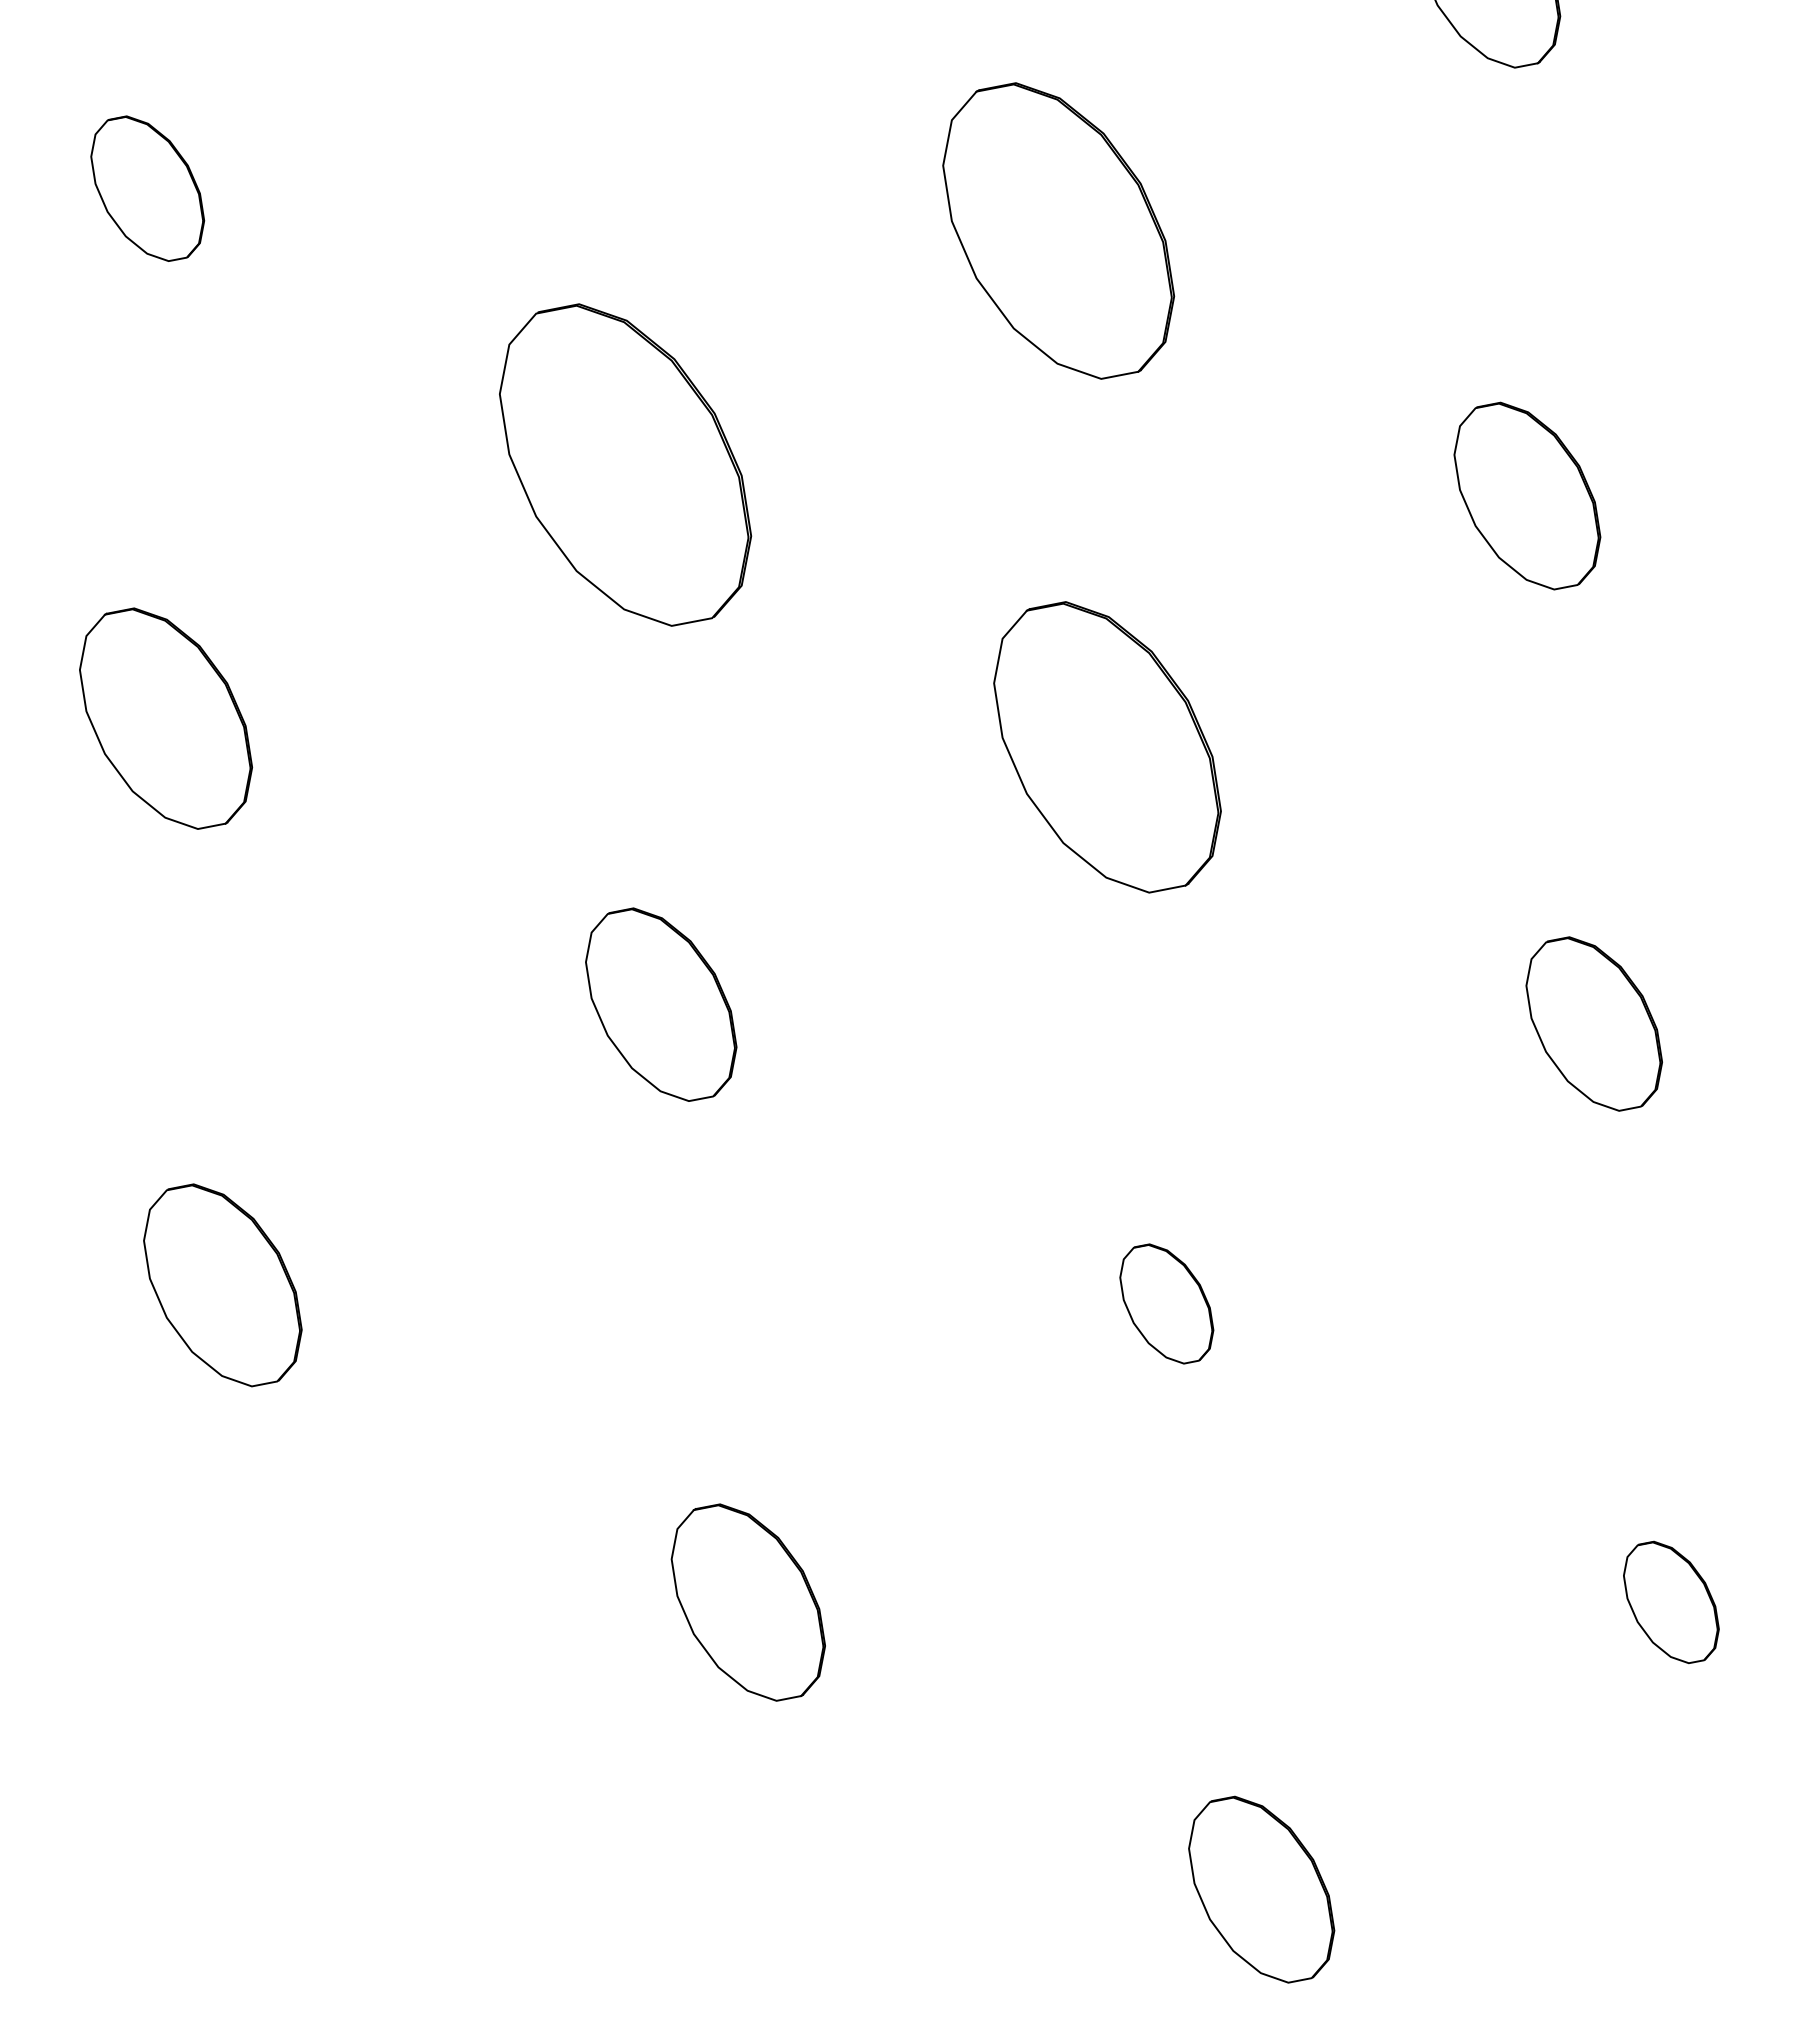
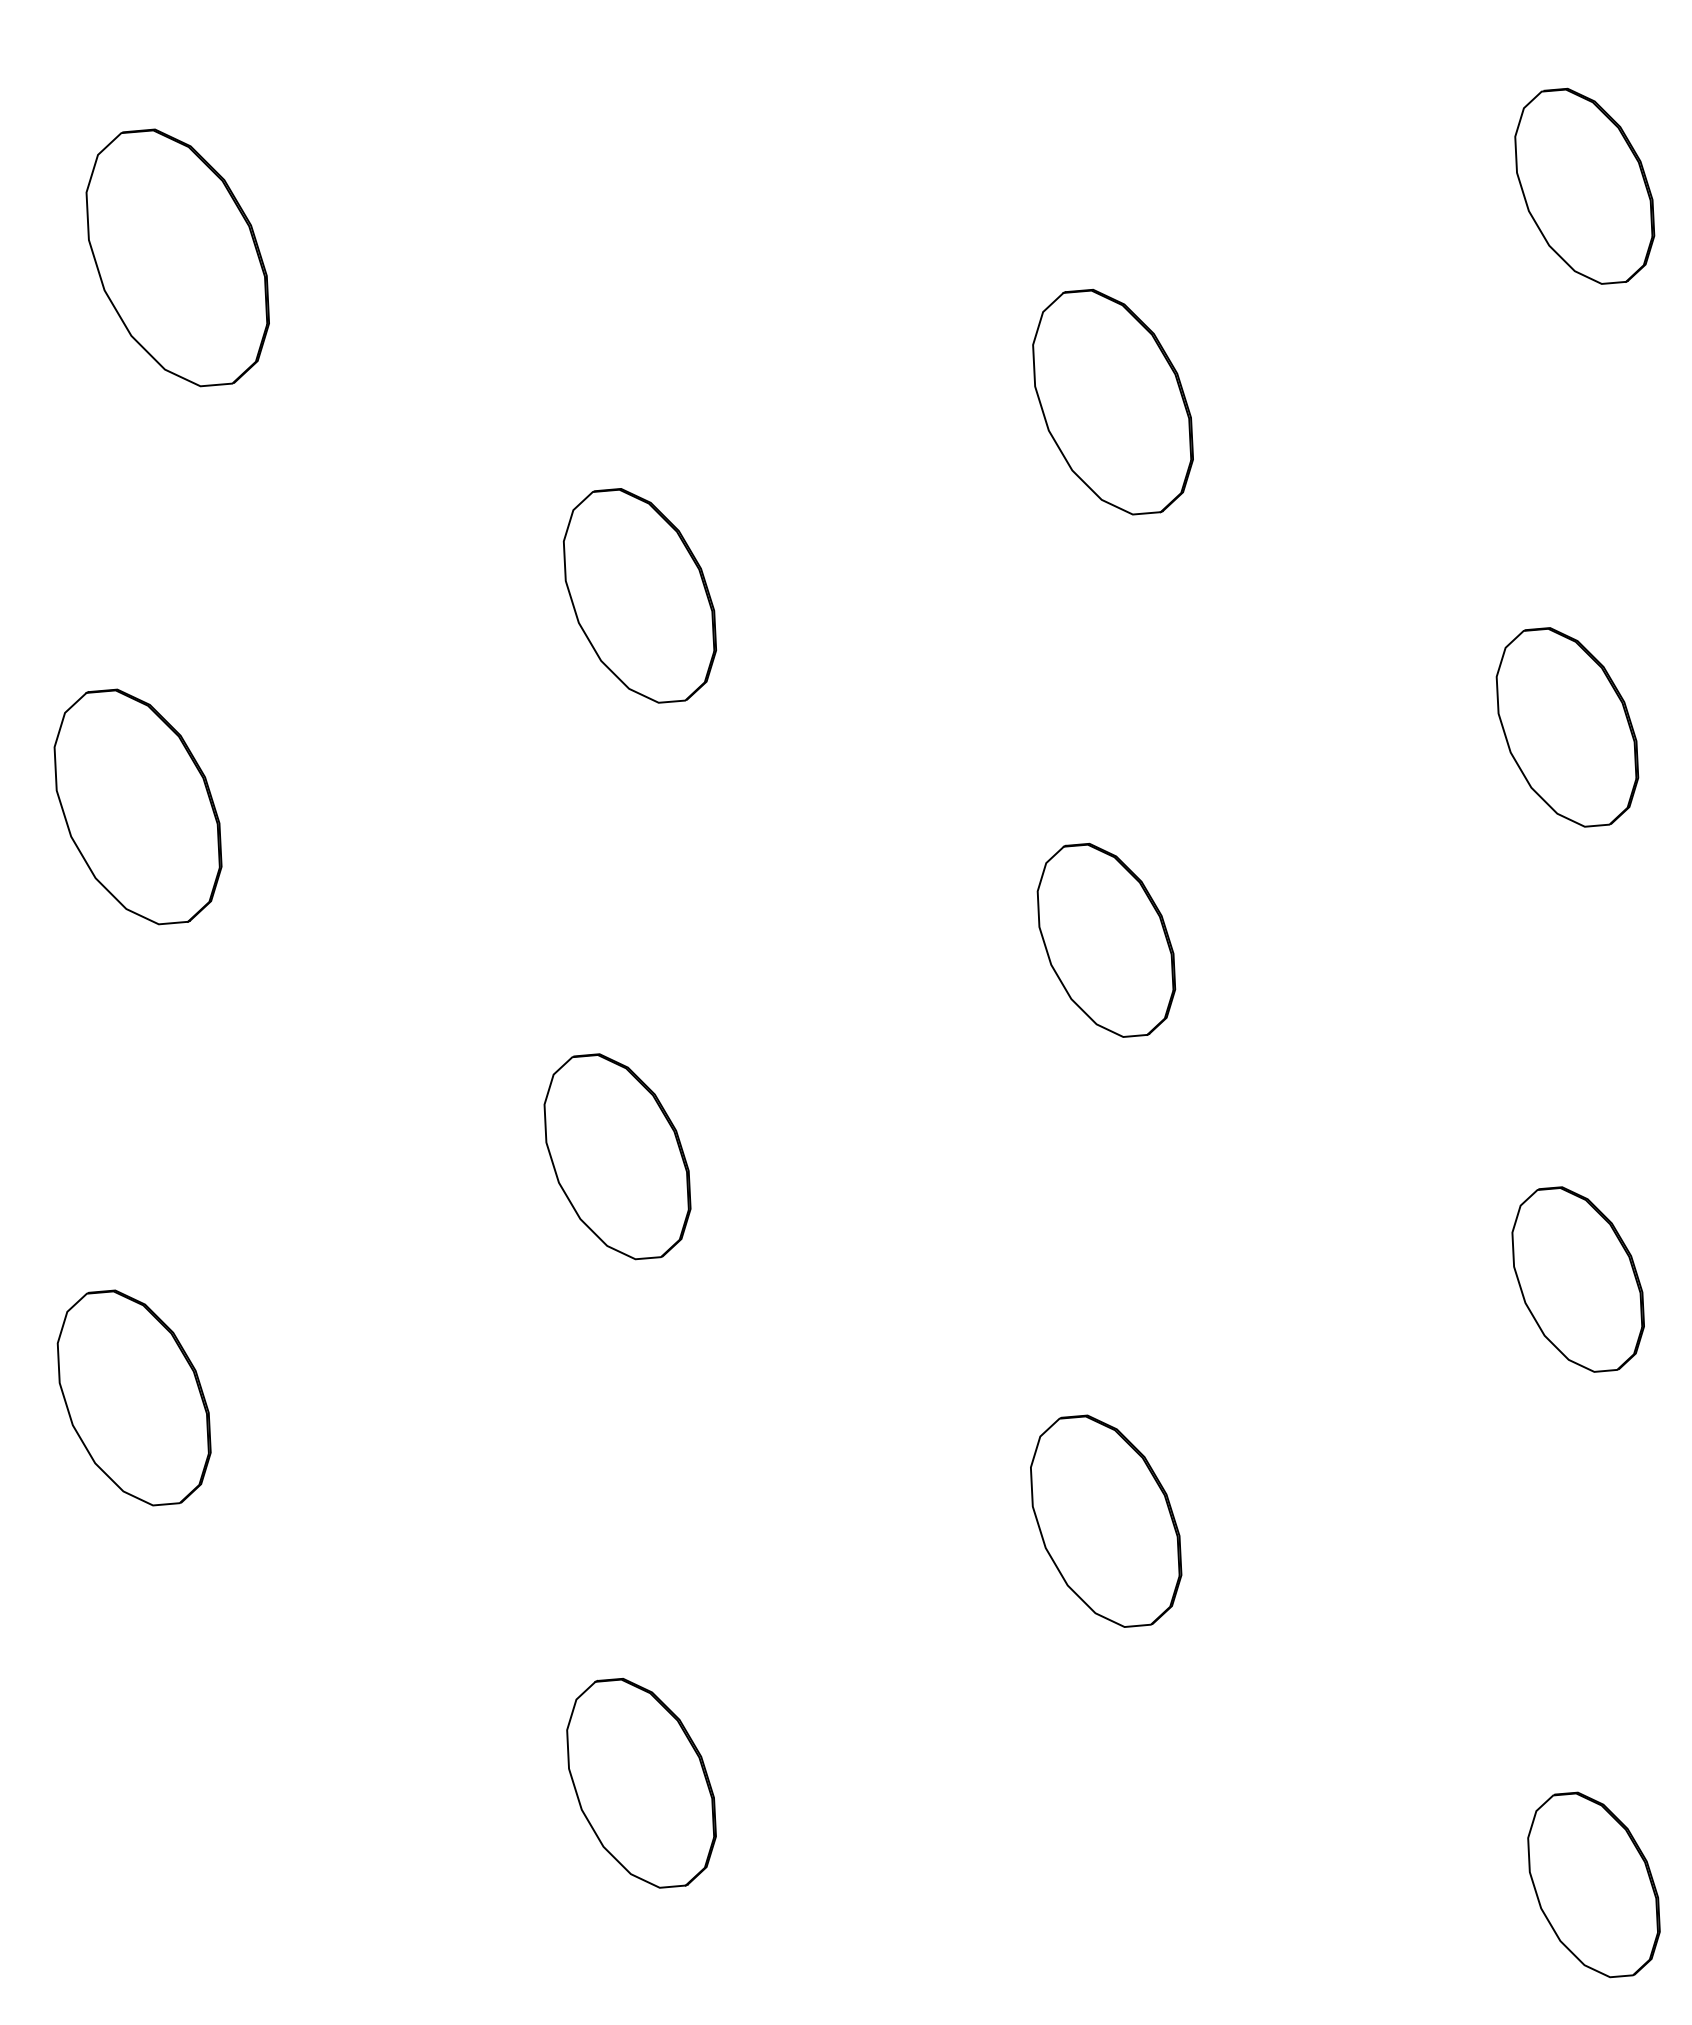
part: (147, 188) -> (177, 257), size x1.67
part: (1058, 230) -> (1112, 401), size x0.71
part: (624, 464) -> (639, 595), size x0.62
part: (1107, 747) -> (1106, 940), size x0.62
part: (1166, 1303) -> (1105, 1520), size x1.67
part: (1671, 1602) -> (1594, 1884), size x1.43

